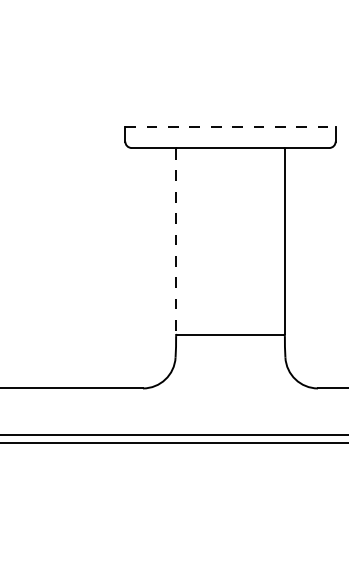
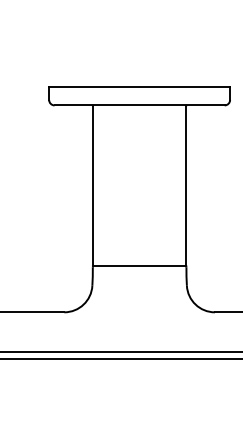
line: (230, 126) -> (139, 86), dashed -> solid
line: (176, 242) -> (93, 186), dashed -> solid

